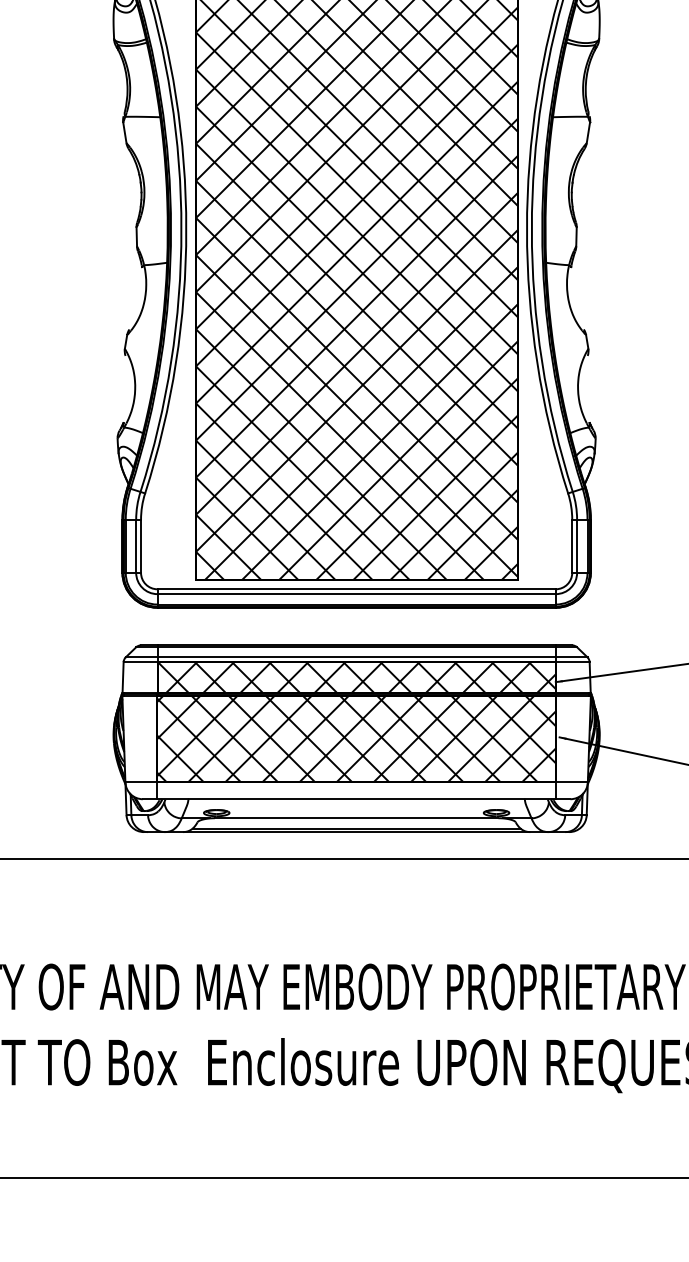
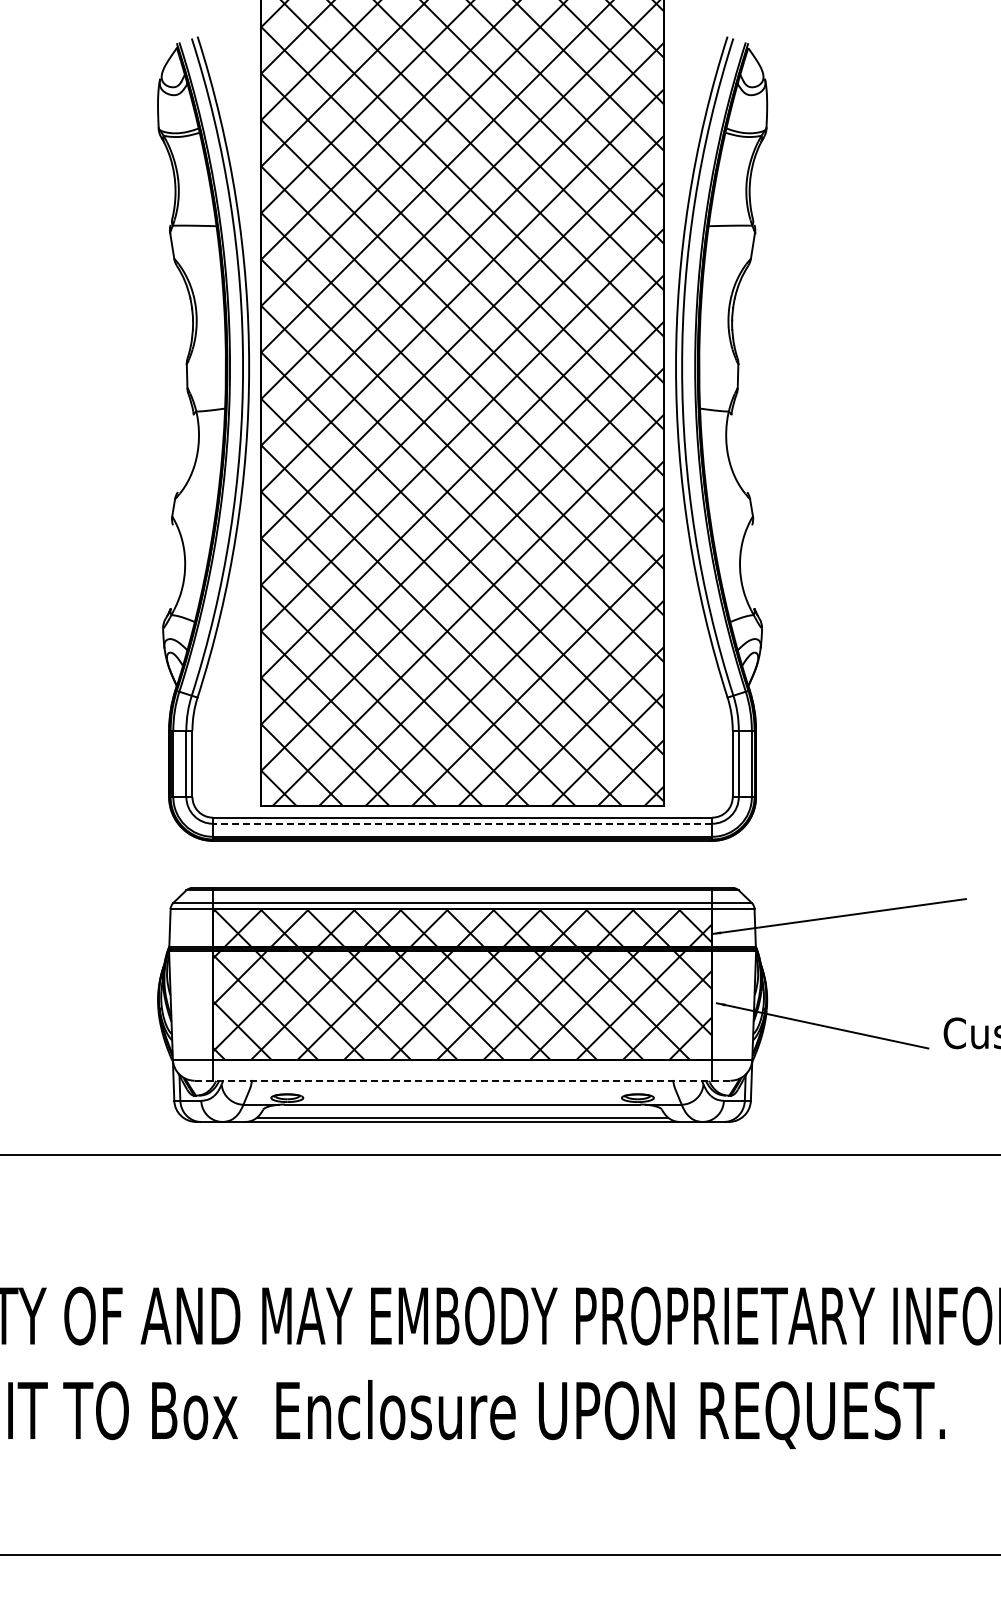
line: (356, 593) -> (462, 823), solid -> dashed
line: (356, 799) -> (462, 1080), solid -> dashed

